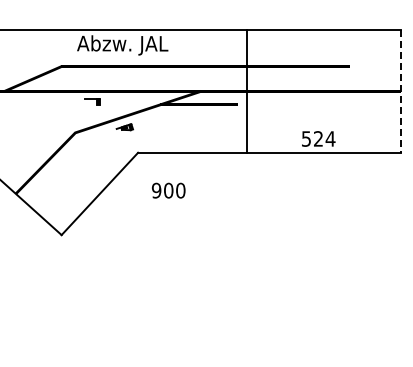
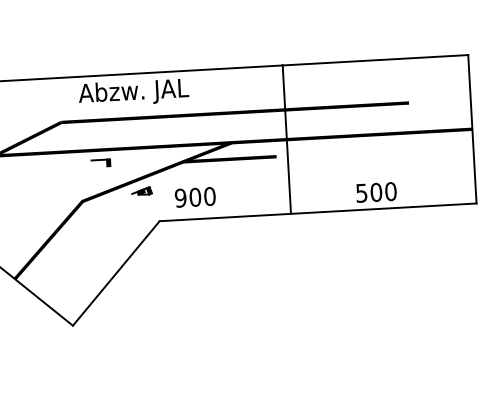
line: (400, 91) -> (472, 129), dashed -> solid
text: (324, 138) -> (383, 191), 524 -> 500
text: (168, 190) -> (195, 197), moved

